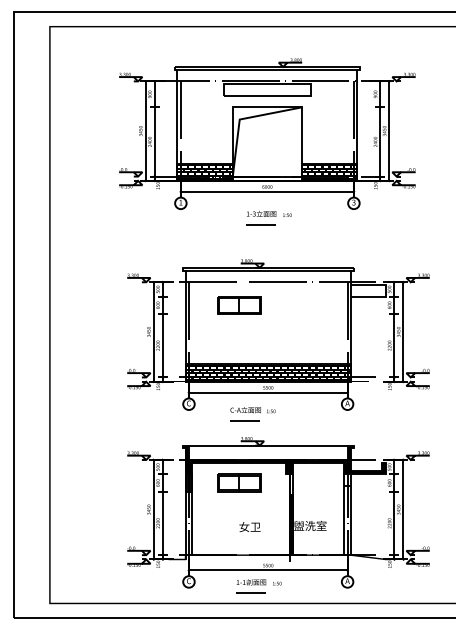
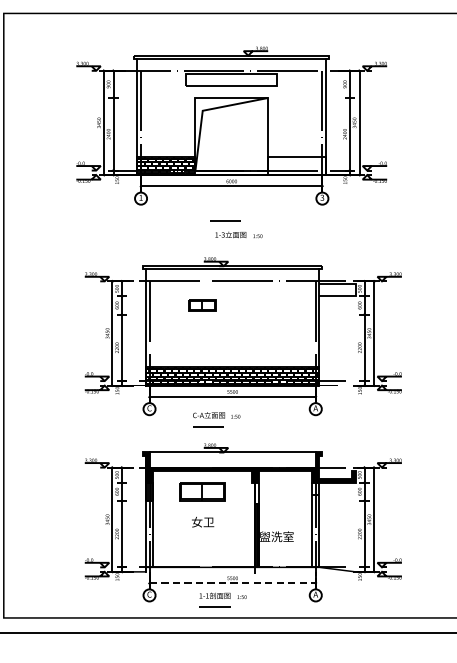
hatch: (329, 171) -> (296, 165), removed
text: (269, 213) -> (239, 234), moved
part: (239, 305) -> (202, 305), size x0.6
text: (249, 527) -> (202, 522), moved
line: (268, 570) -> (232, 583), solid -> dashed

